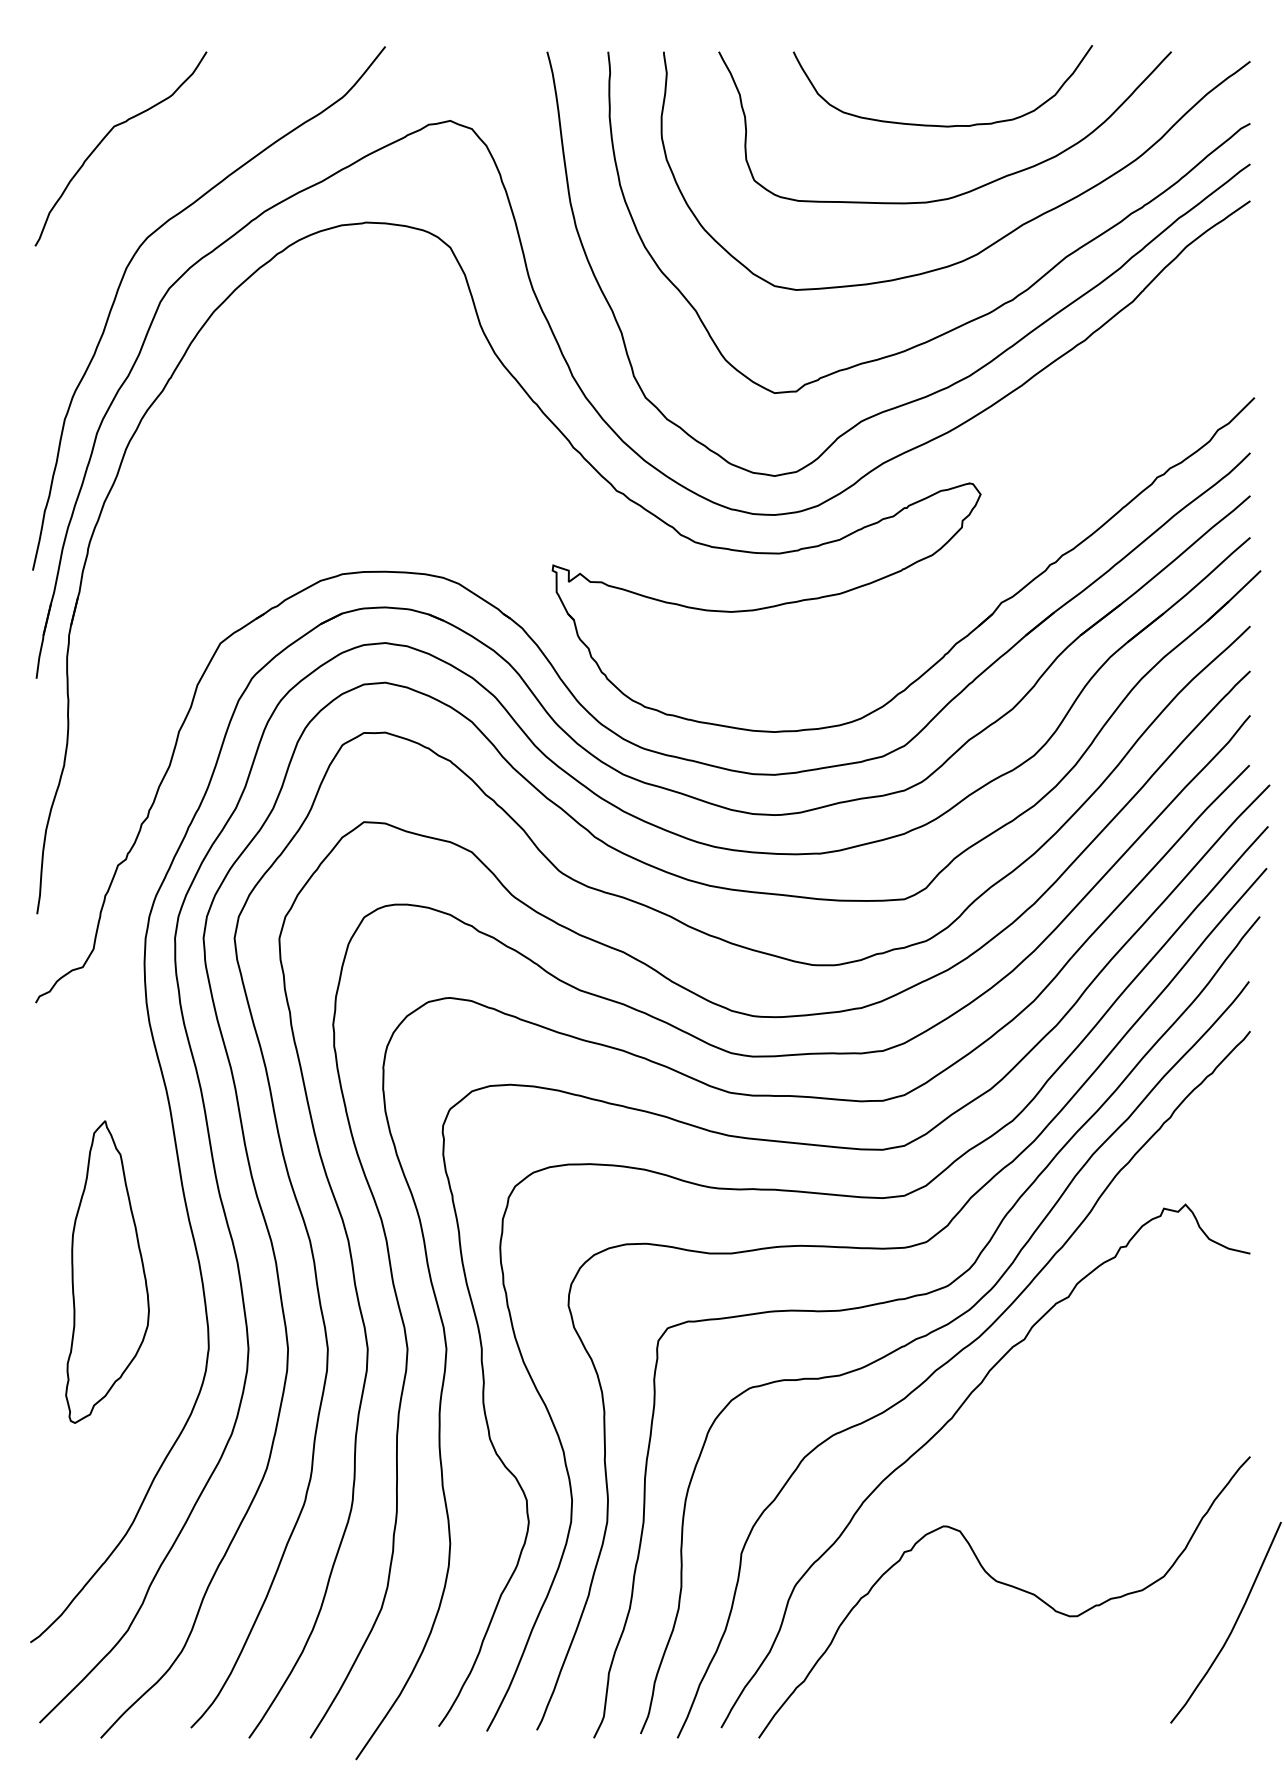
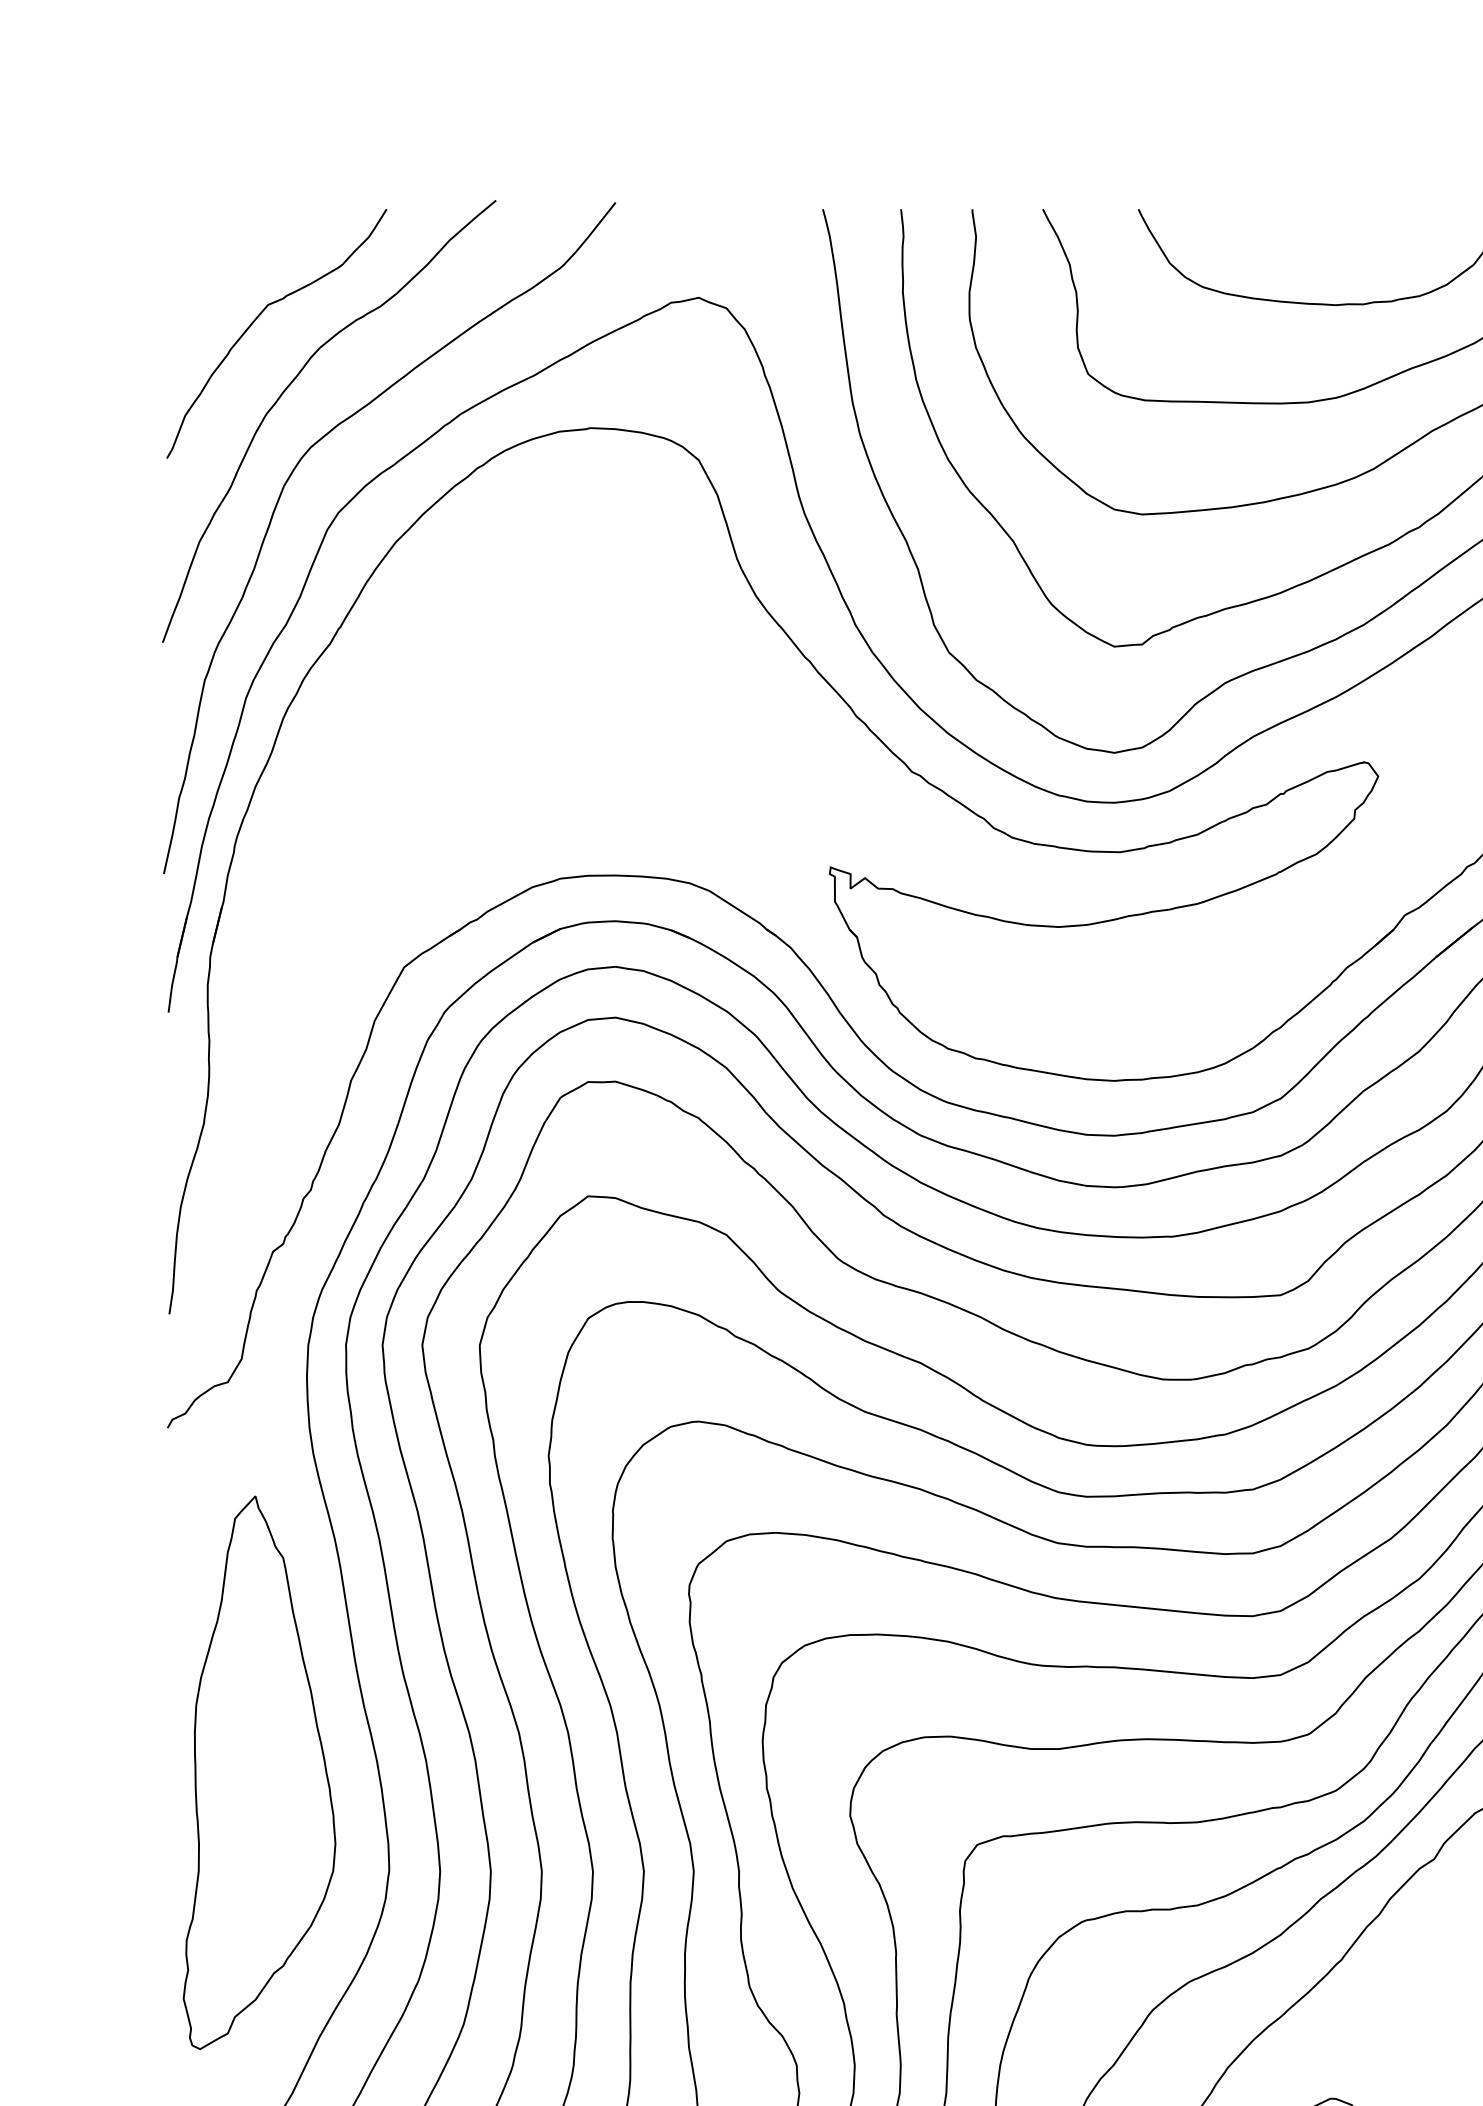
curve: (129, 192) -> (287, 389), added
part: (107, 1271) -> (259, 1772), size x1.43

